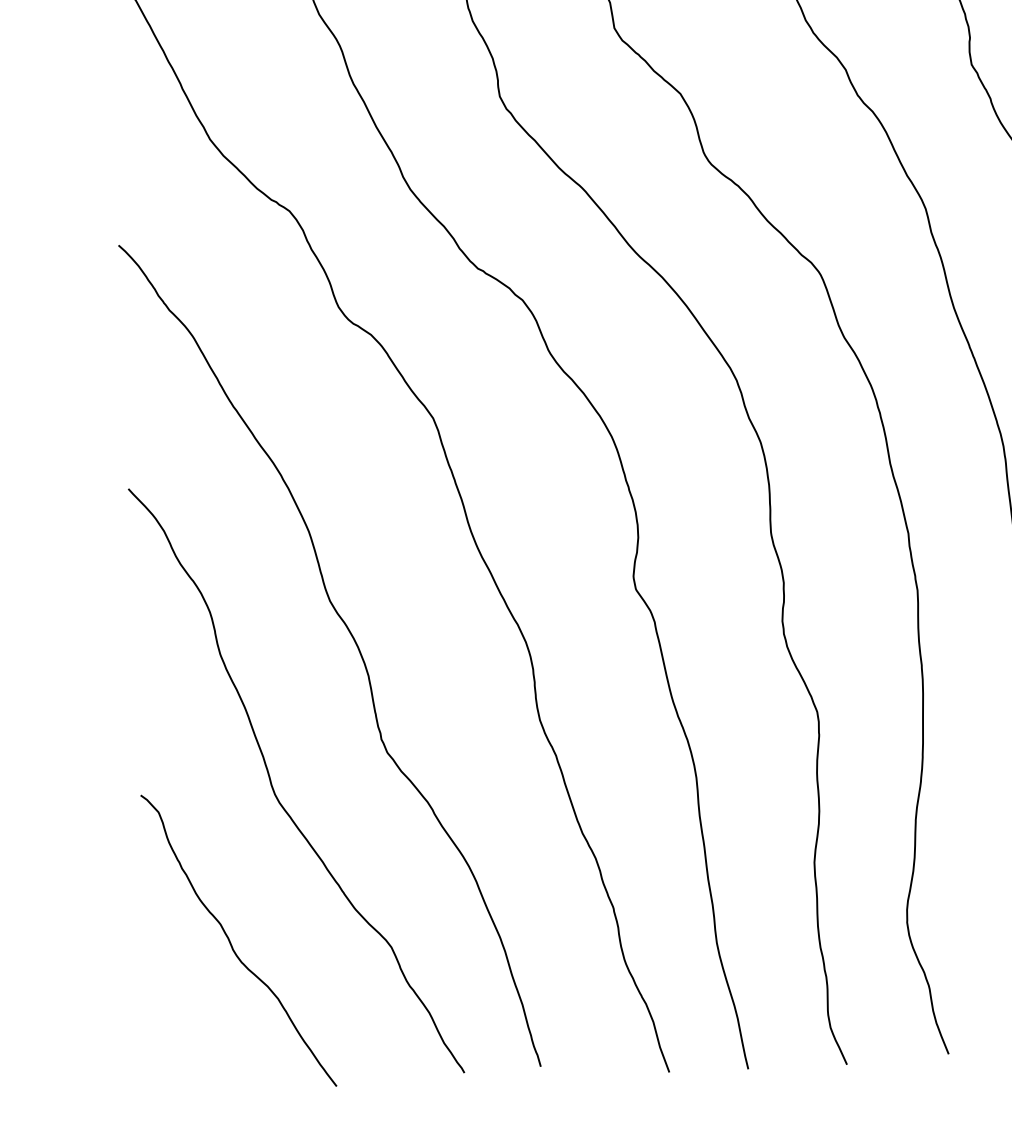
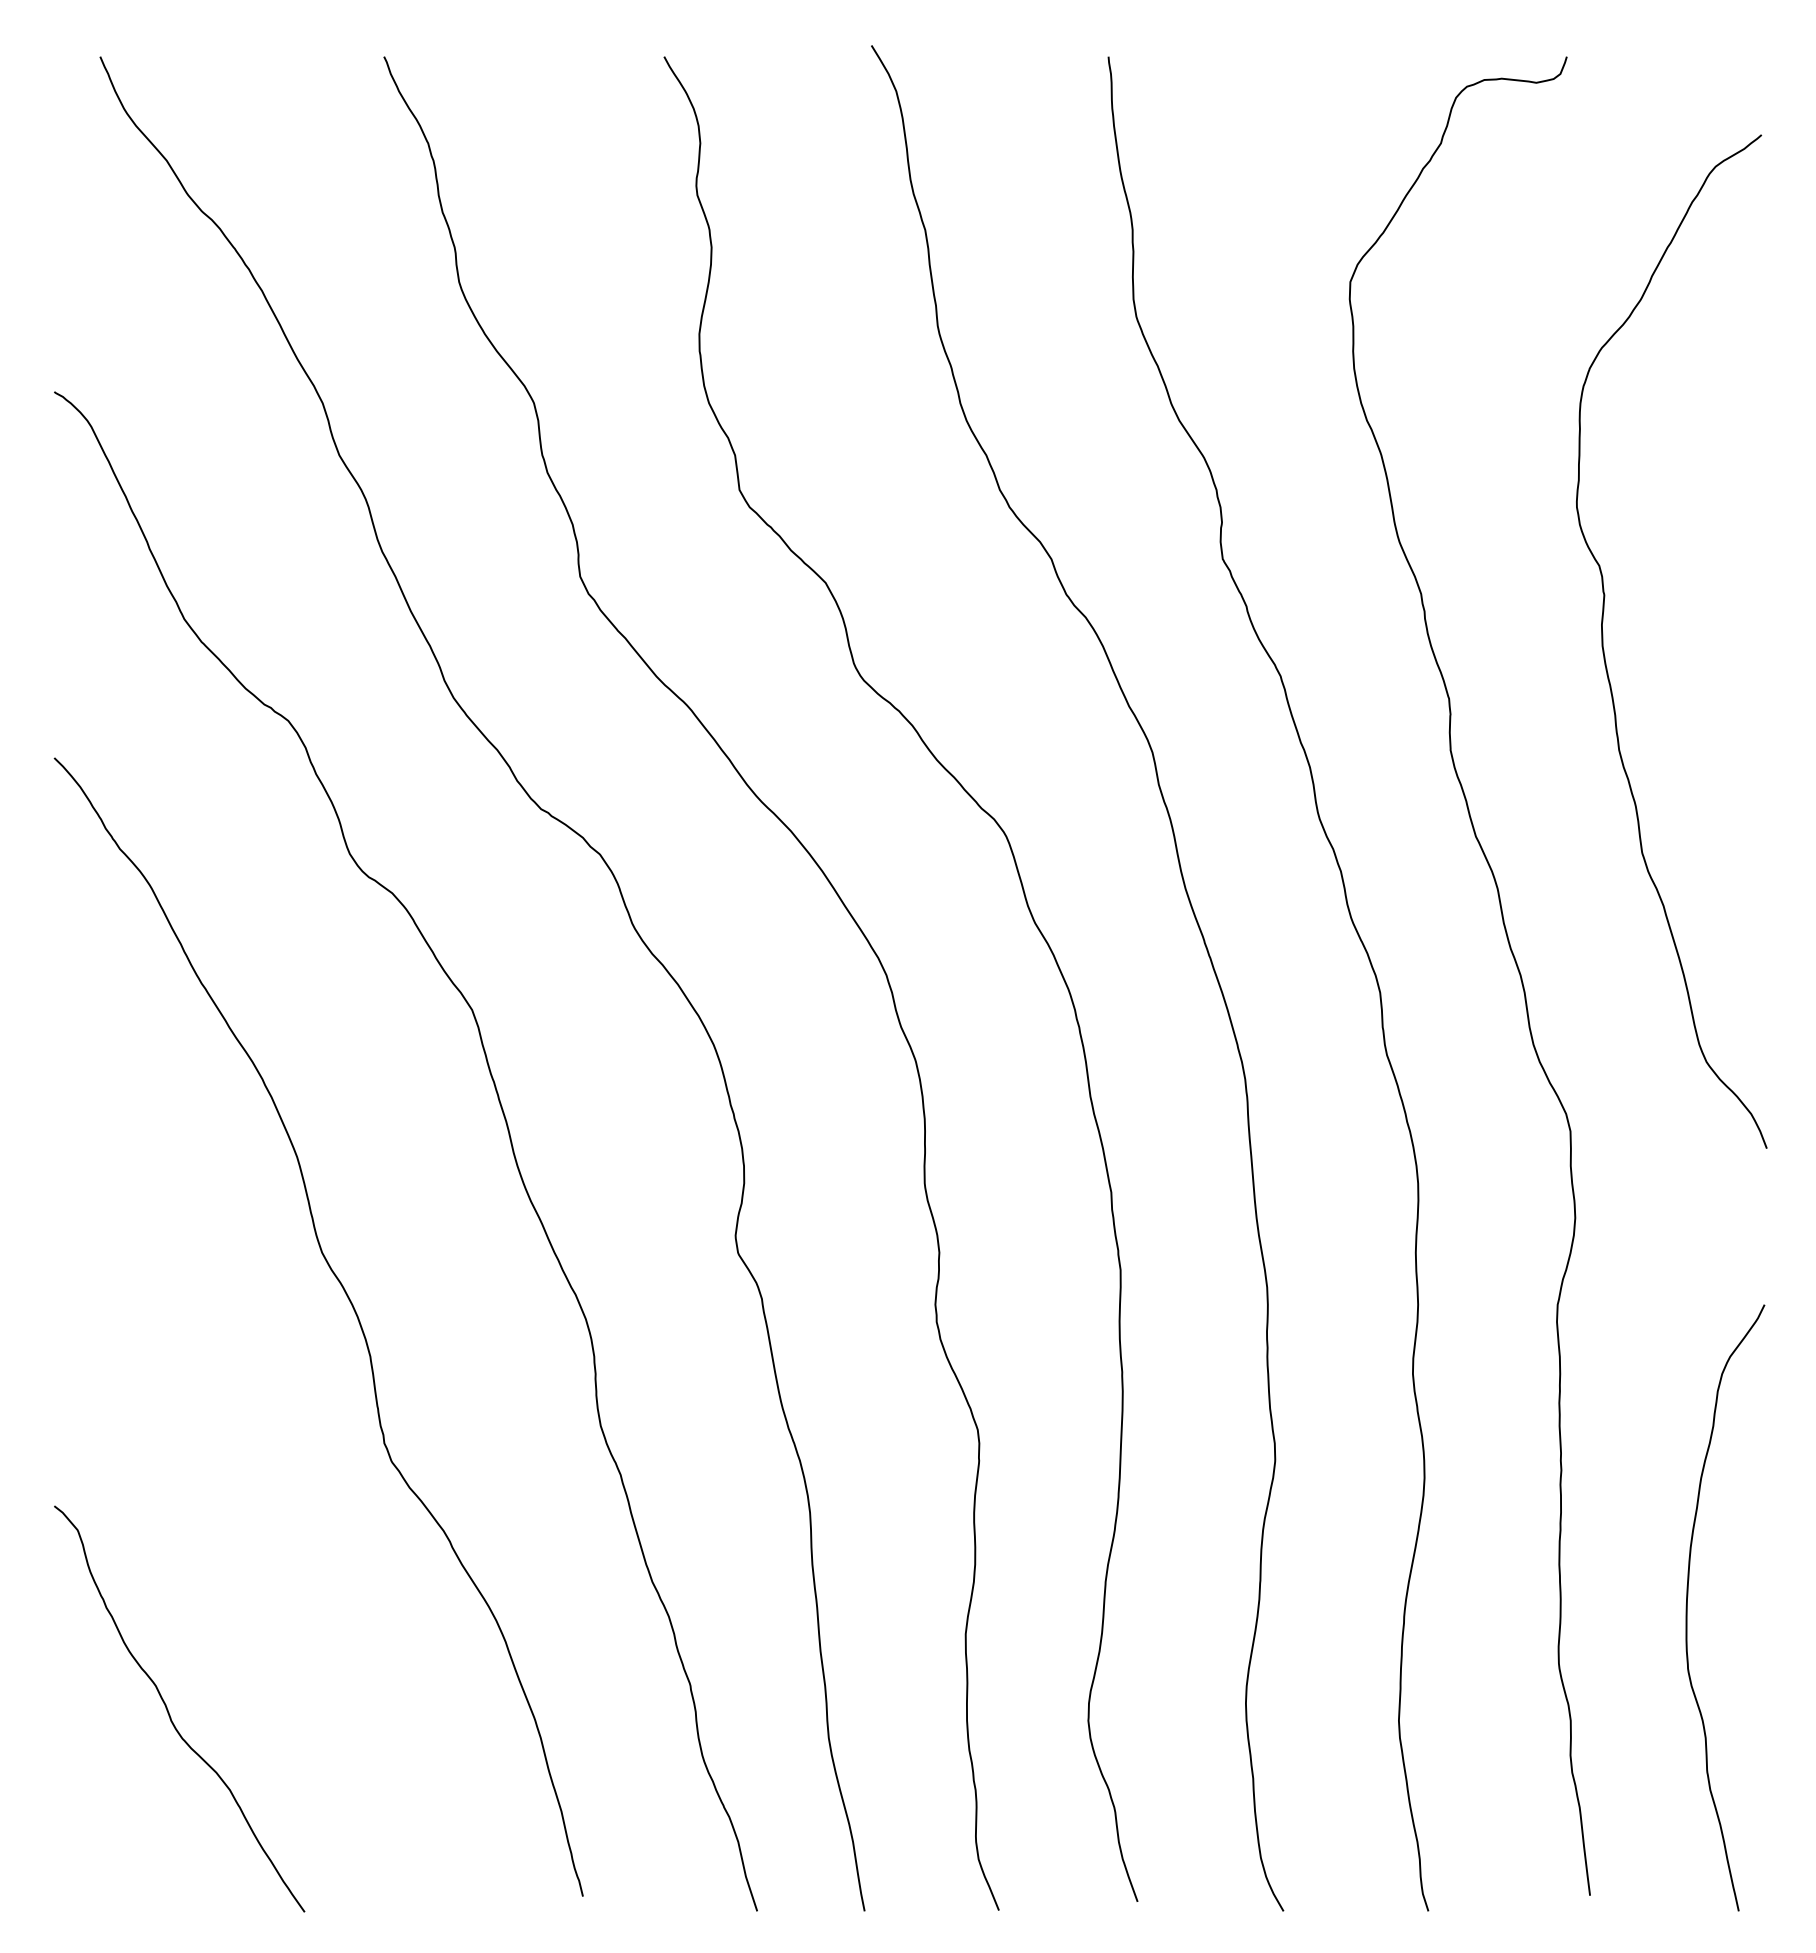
curve: (273, 788) -> (235, 1504), removed

